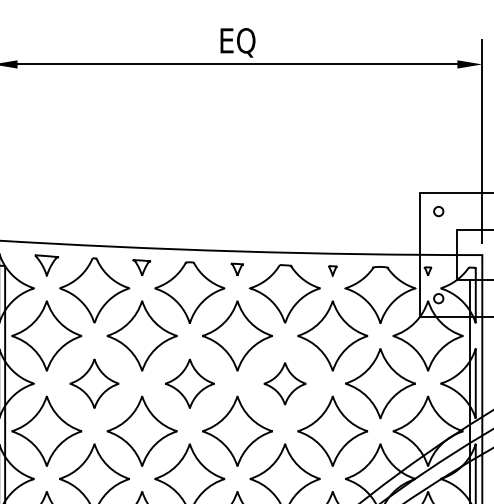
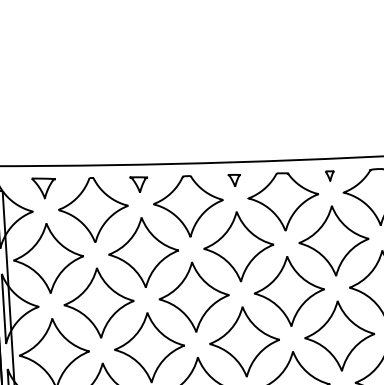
part: (94, 383) -> (99, 302), size x1.43
part: (189, 383) -> (193, 297), size x1.43
part: (284, 383) -> (288, 291), size x1.67

